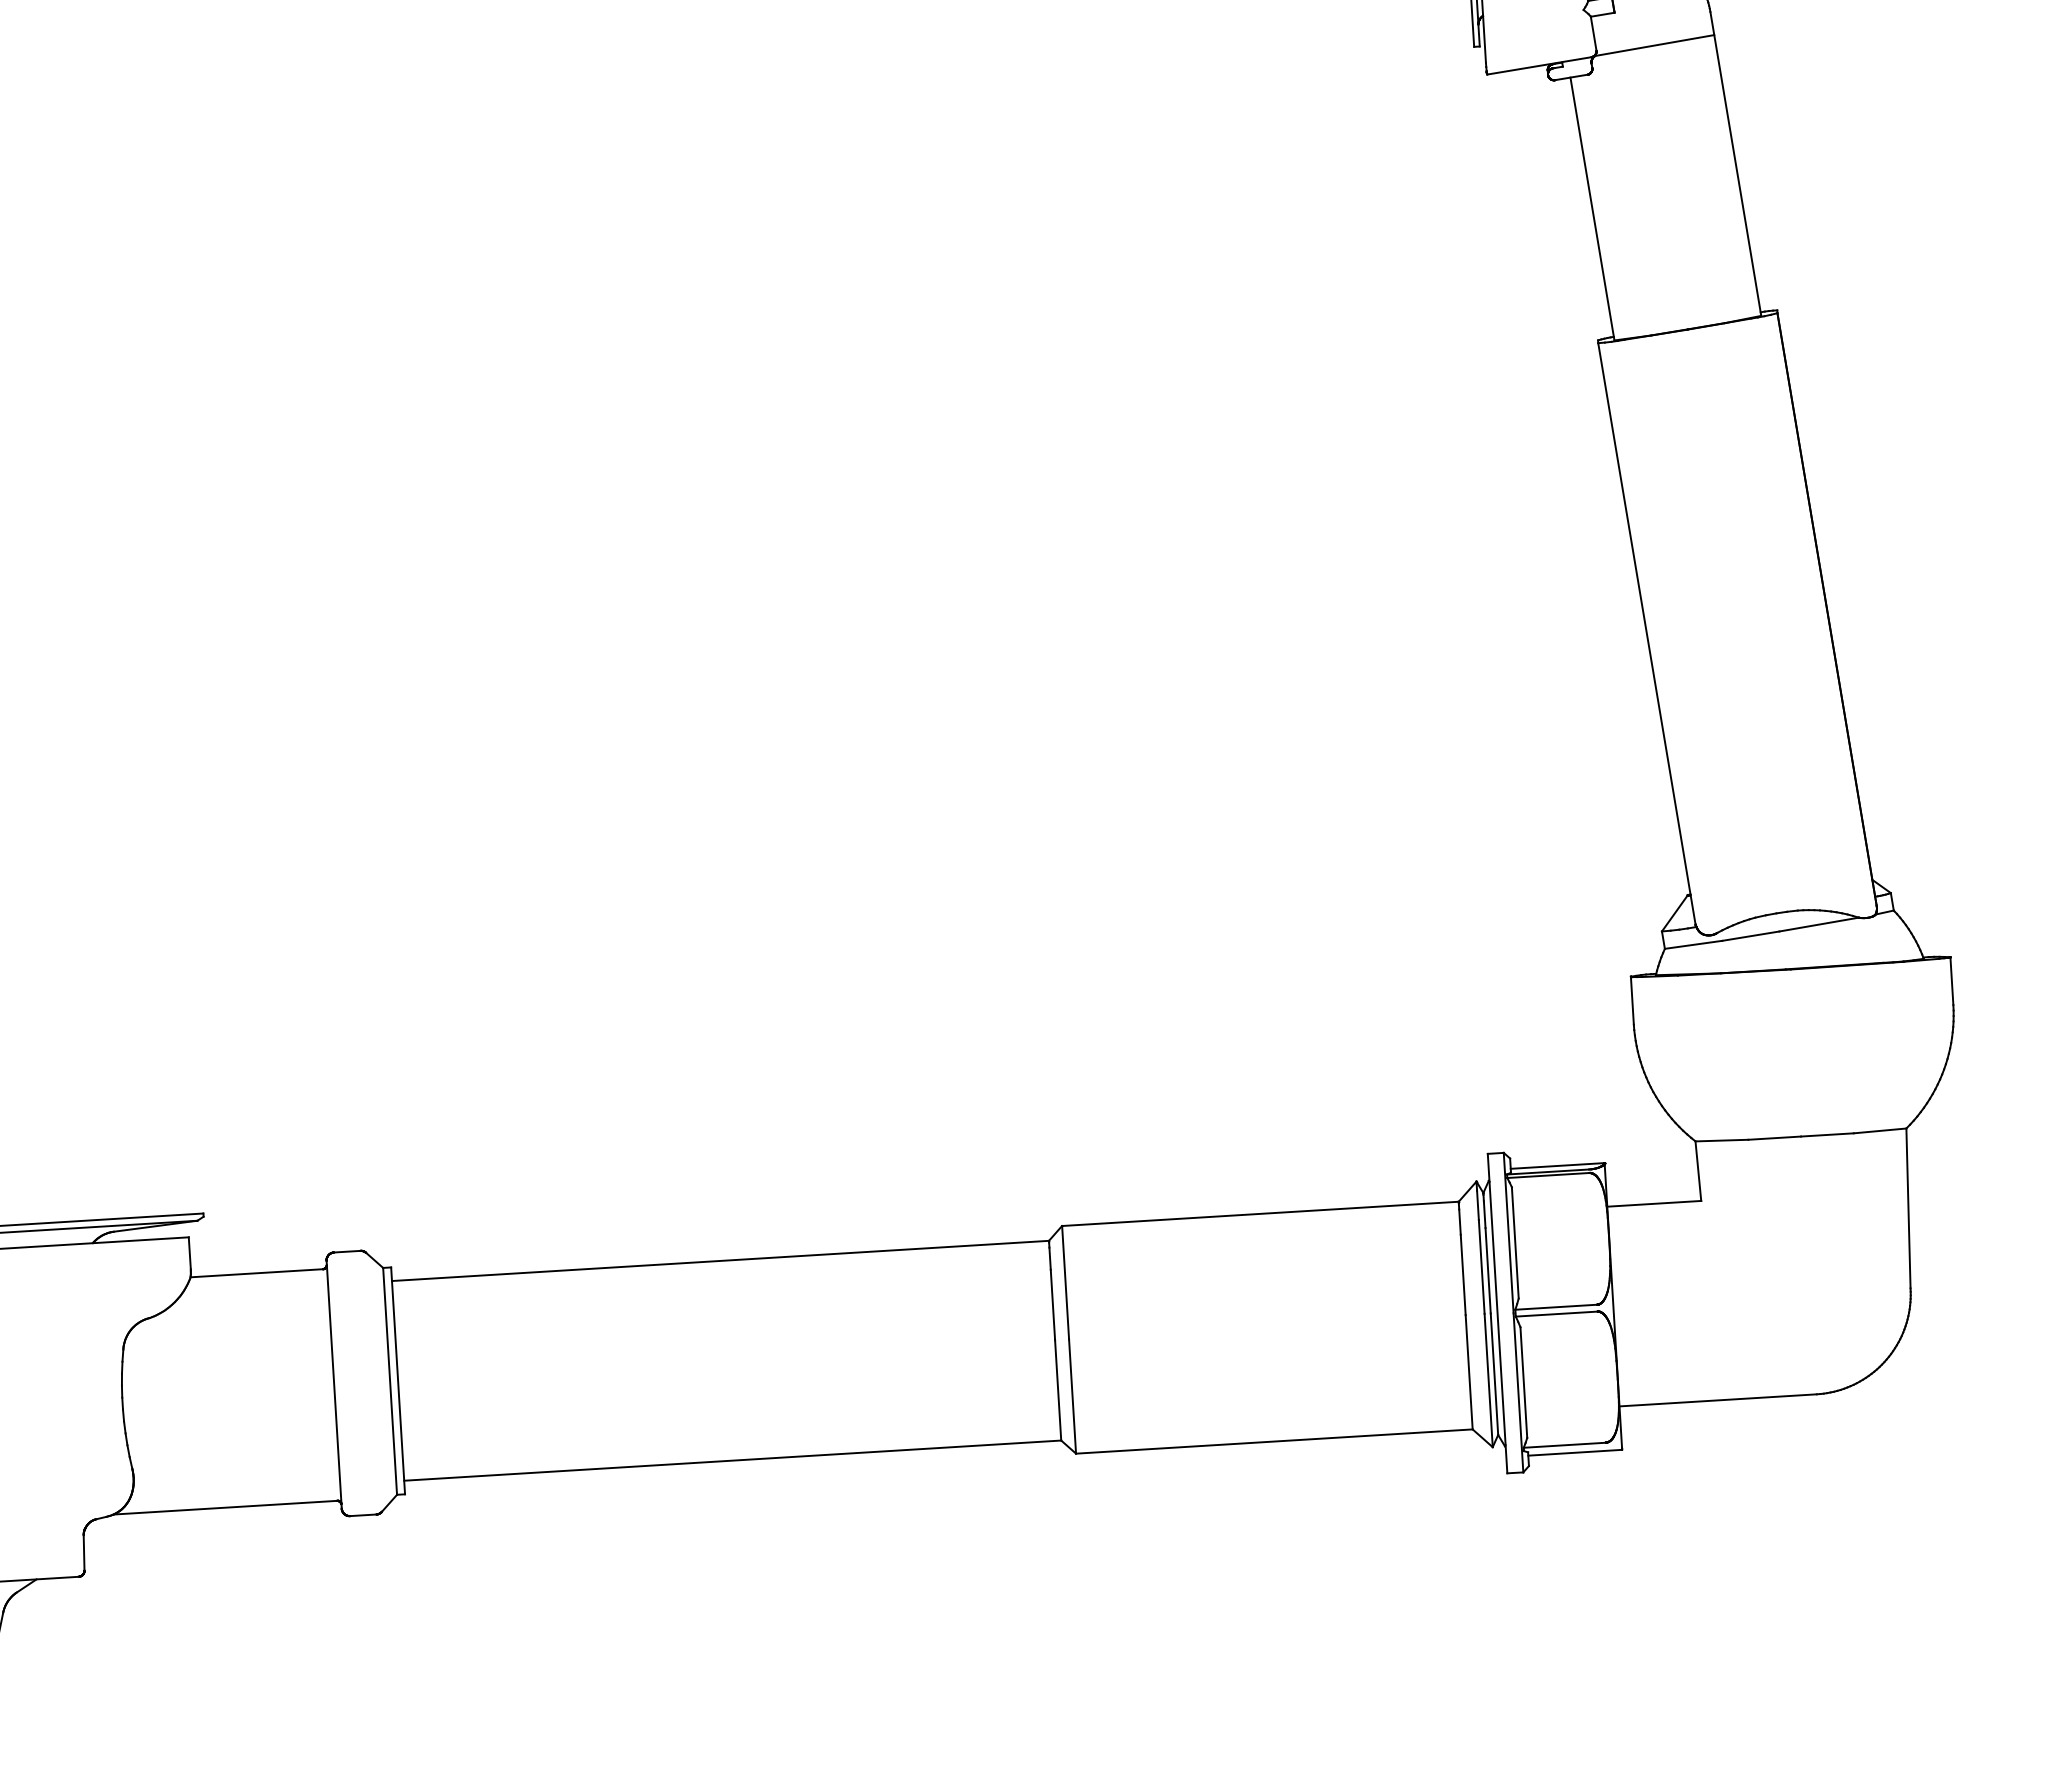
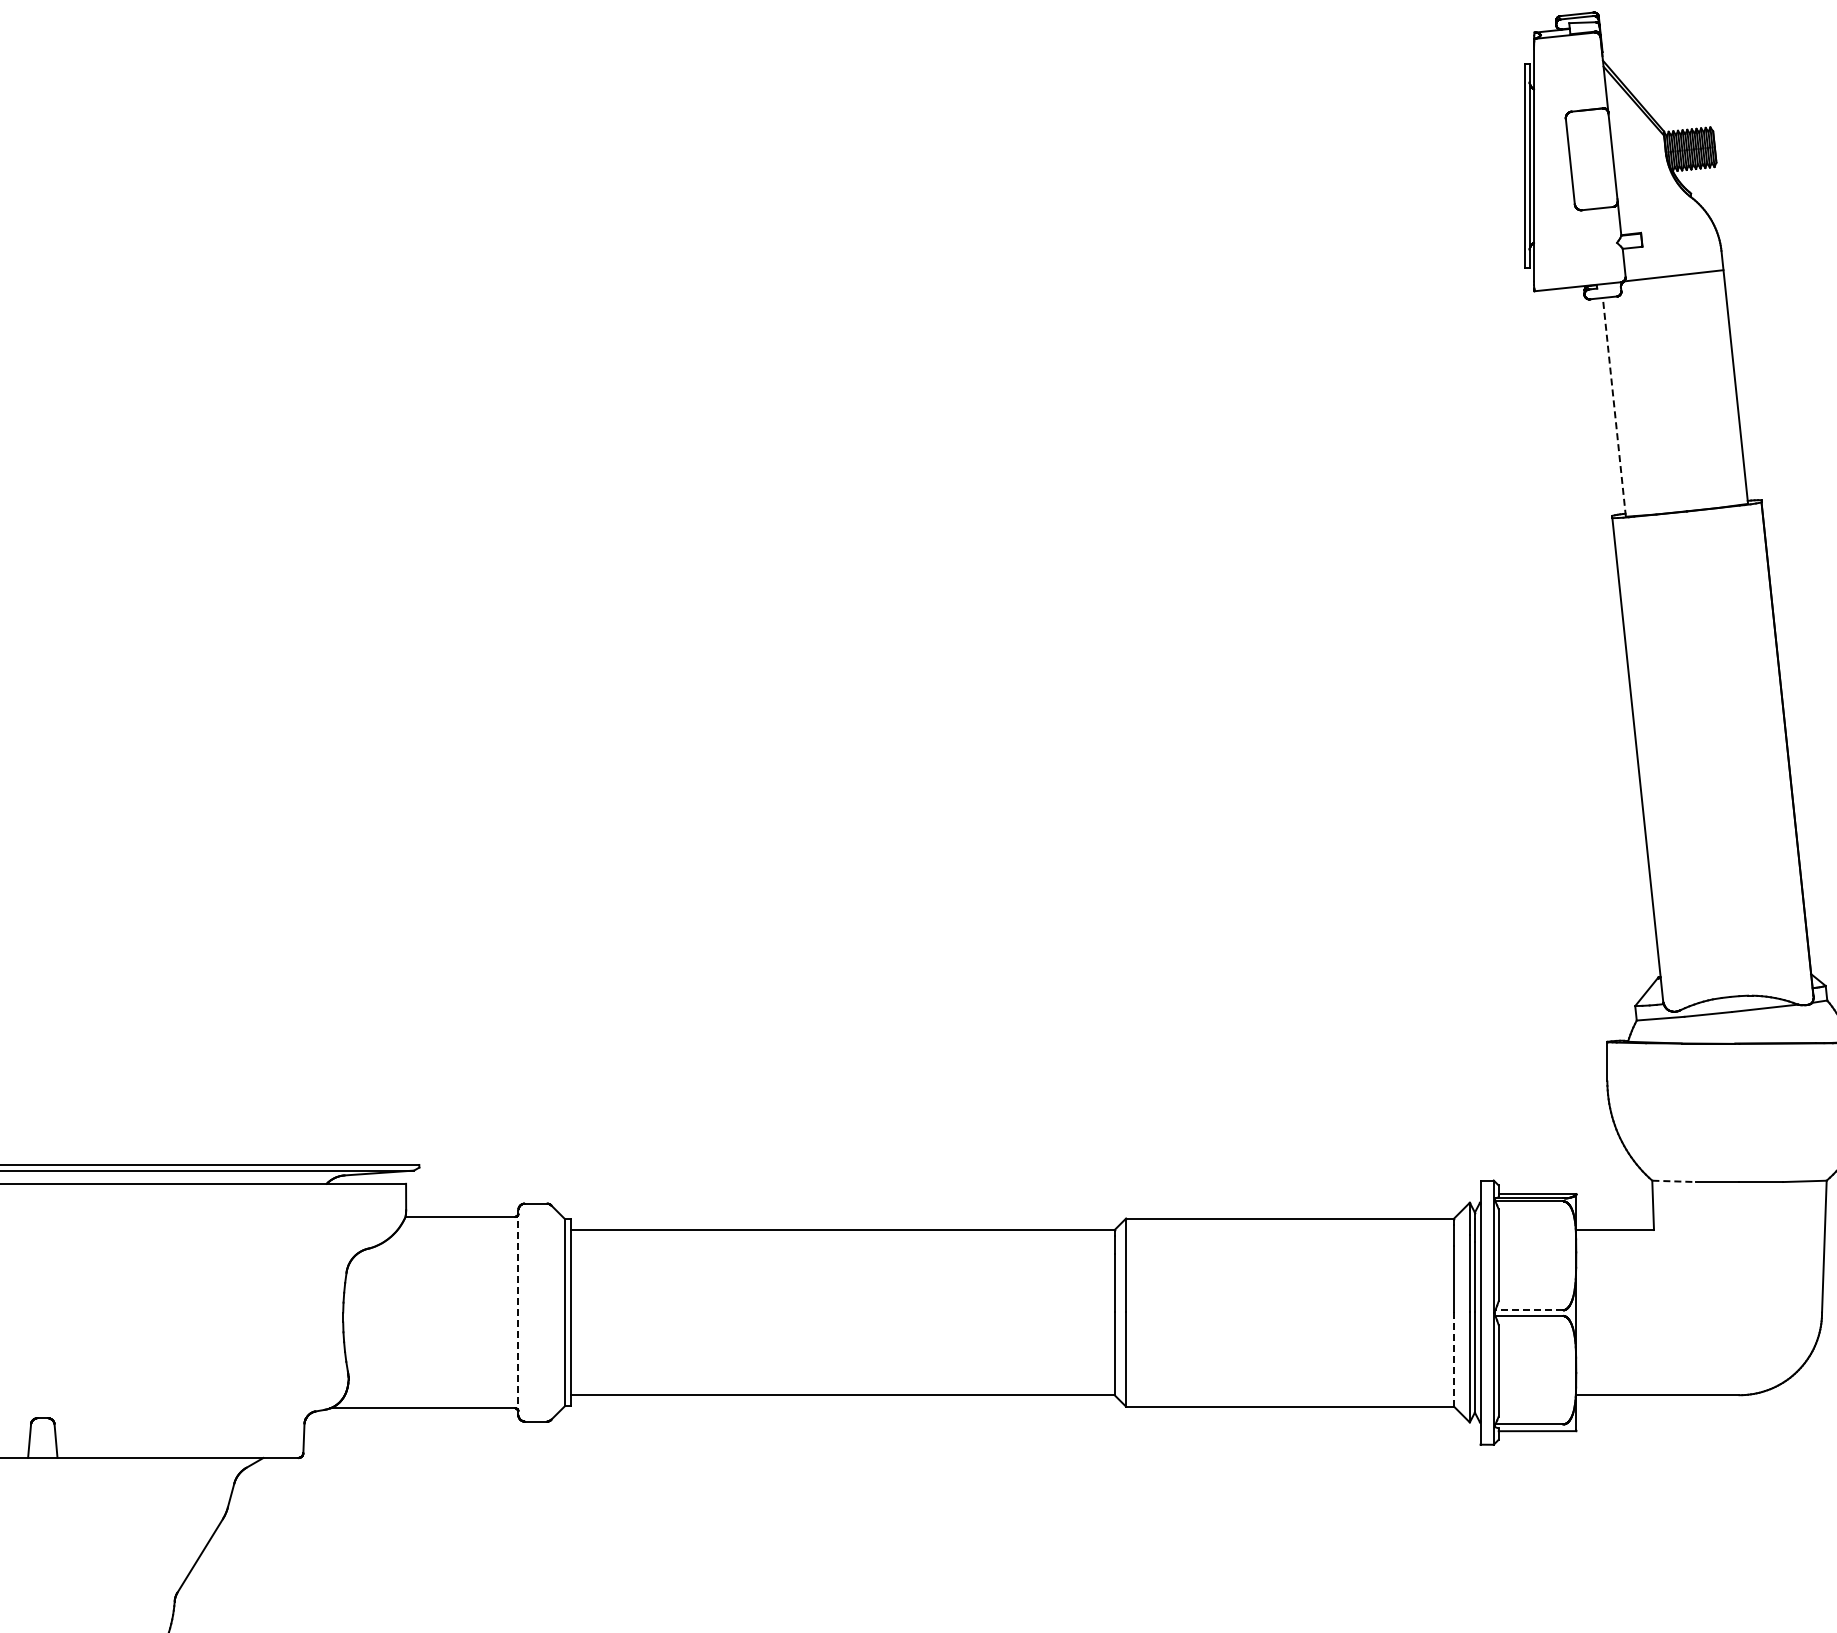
line: (1592, 209) -> (1614, 407), solid -> dashed
line: (1722, 1140) -> (1674, 1181), solid -> dashed
line: (1556, 1307) -> (1529, 1310), solid -> dashed
line: (1469, 1372) -> (1454, 1359), solid -> dashed
line: (334, 1384) -> (518, 1312), solid -> dashed

